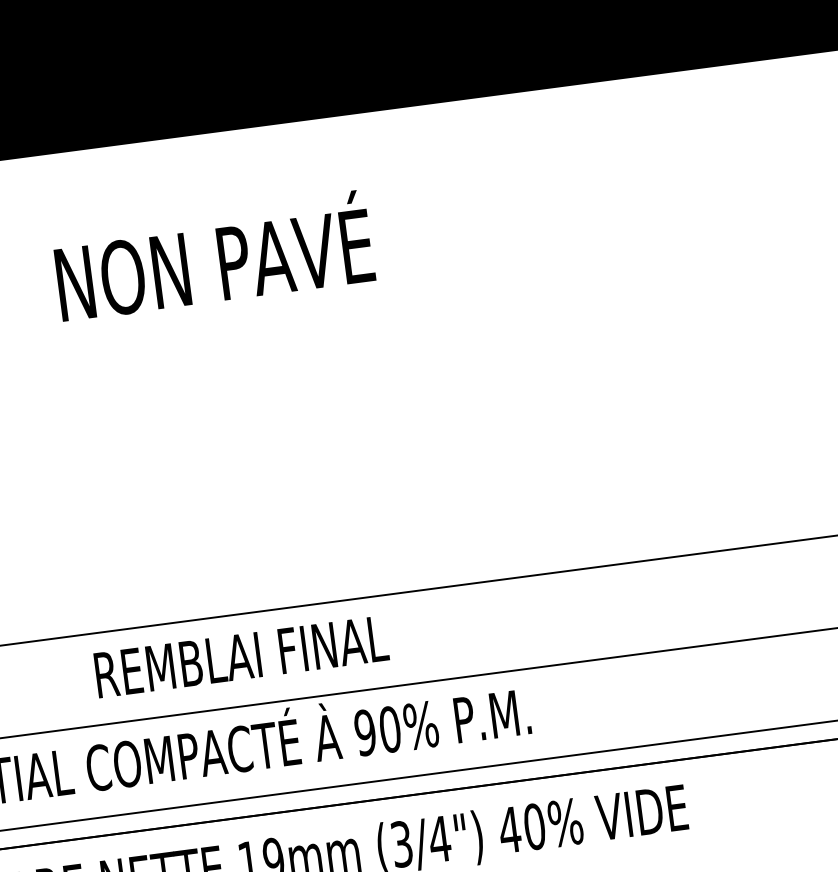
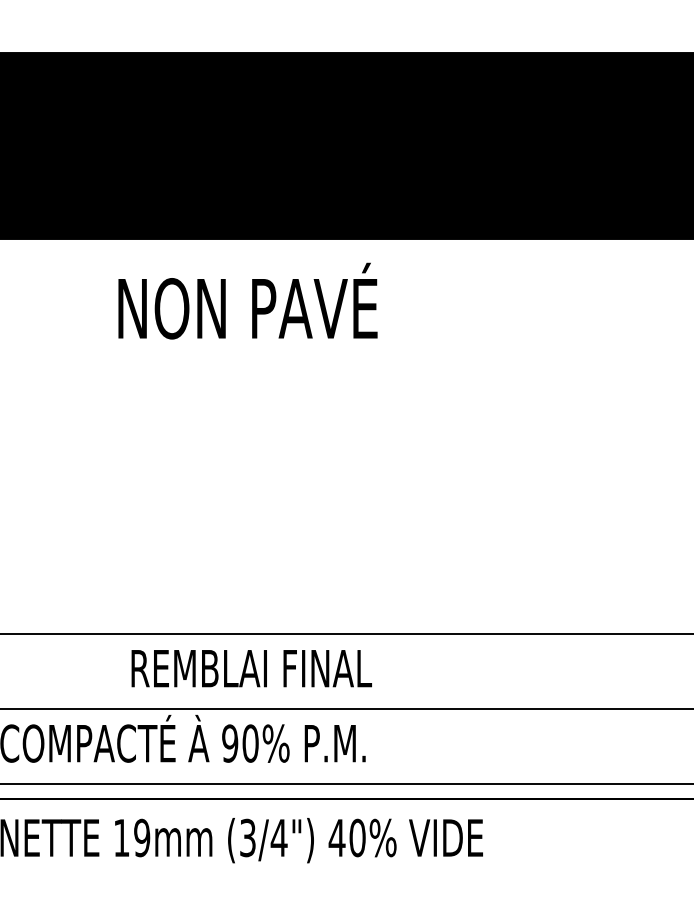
text: (213, 255) -> (247, 300), moved
text: (241, 656) -> (251, 668), moved

